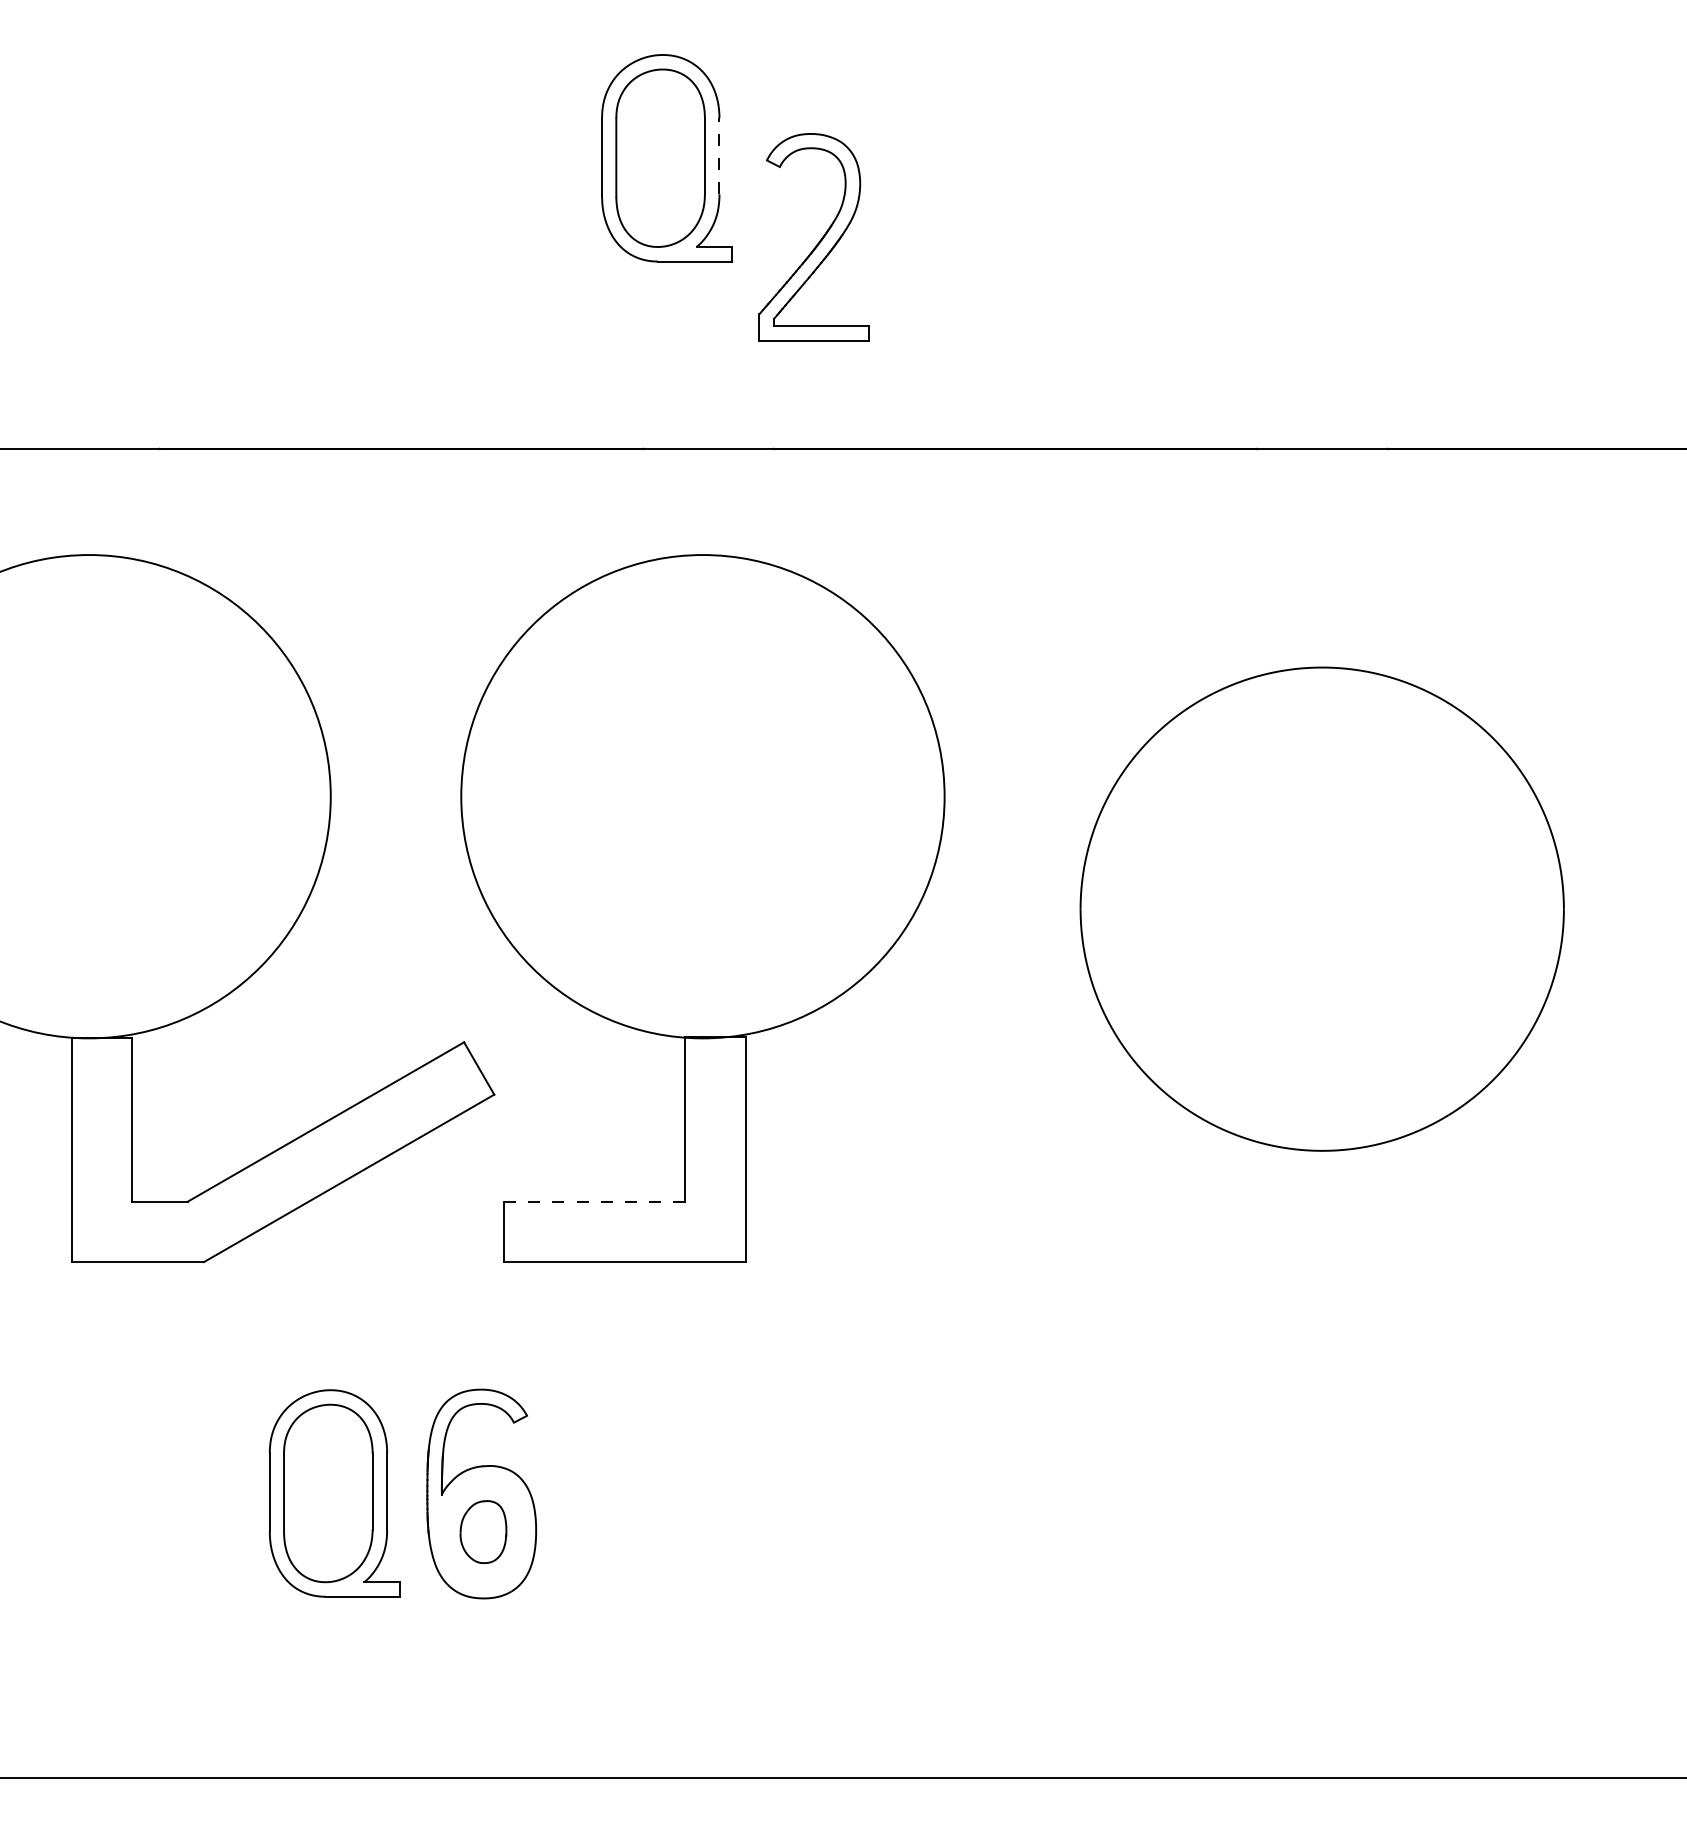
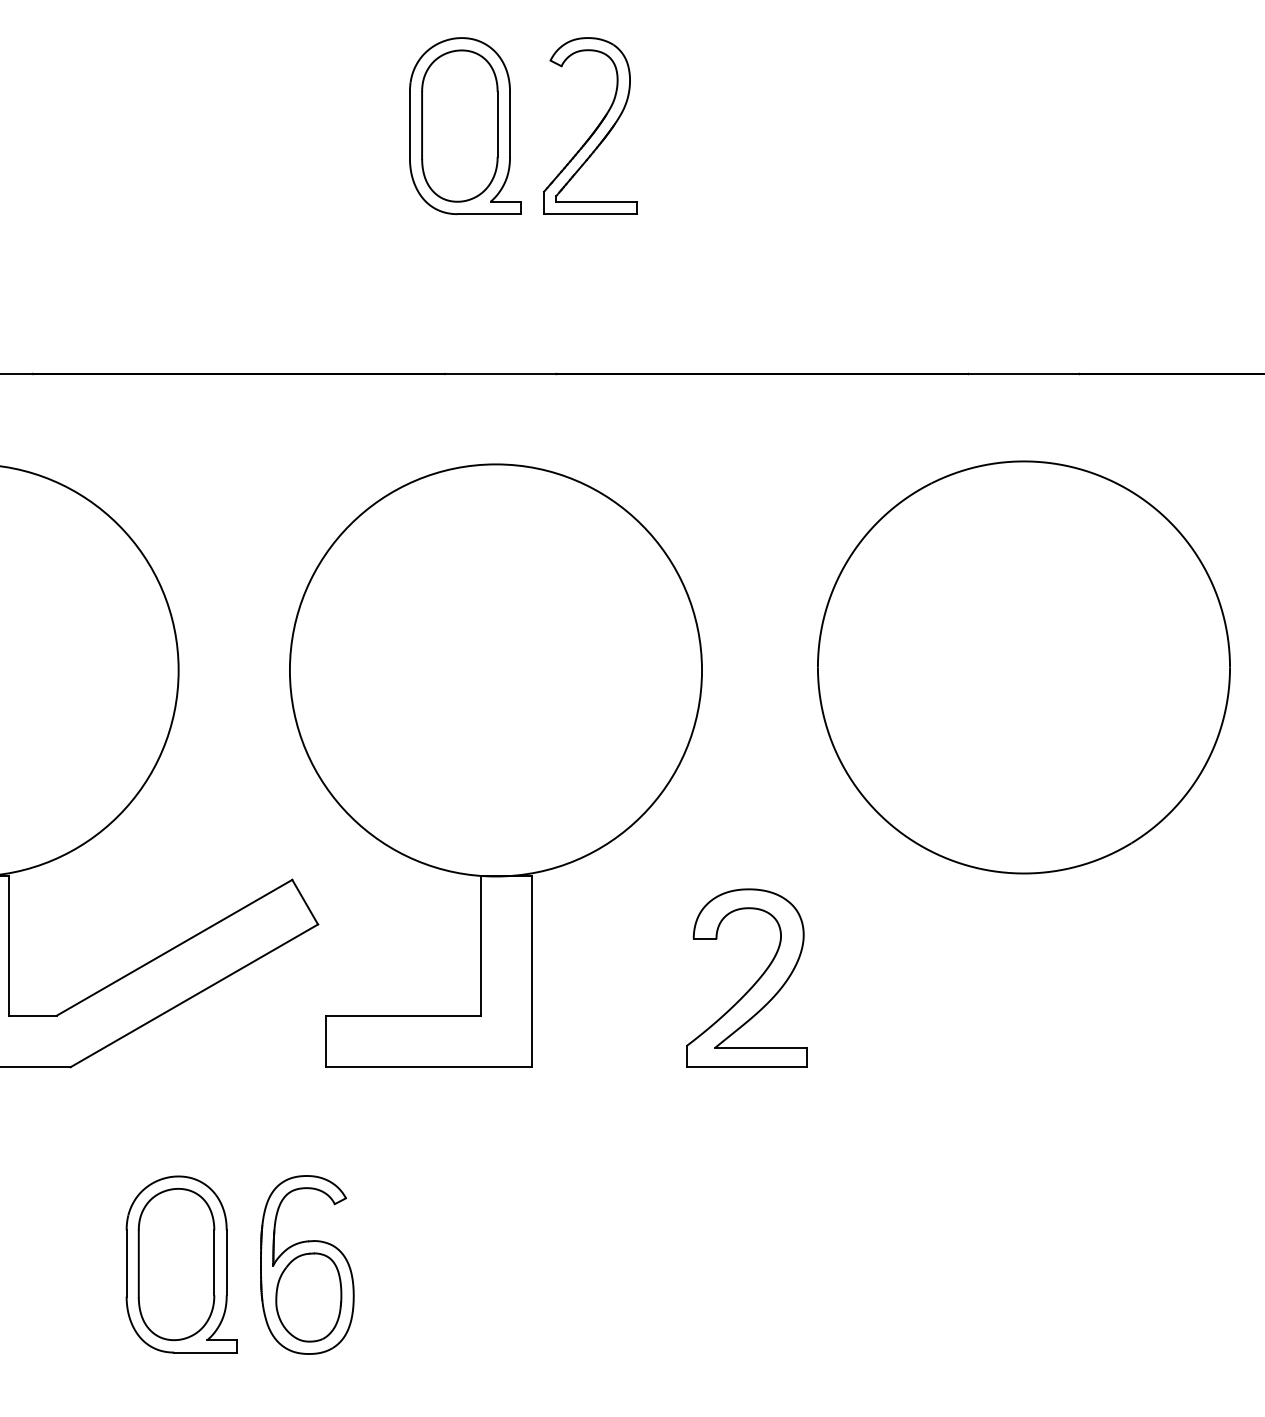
line: (719, 155) -> (510, 123), dashed -> solid
part: (819, 240) -> (595, 128), moved
part: (1321, 908) -> (1023, 666), moved
part: (1005, 1164) -> (753, 984), added
line: (594, 1201) -> (403, 1015), dashed -> solid
part: (483, 1531) -> (308, 1296), size x1.67

